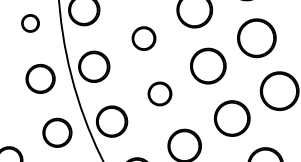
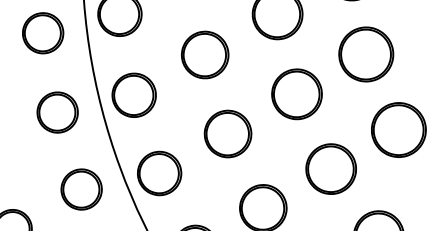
part: (30, 23) -> (43, 33), size x1.67
part: (144, 38) -> (205, 54), size x1.43
part: (159, 93) -> (227, 133), size x1.43

